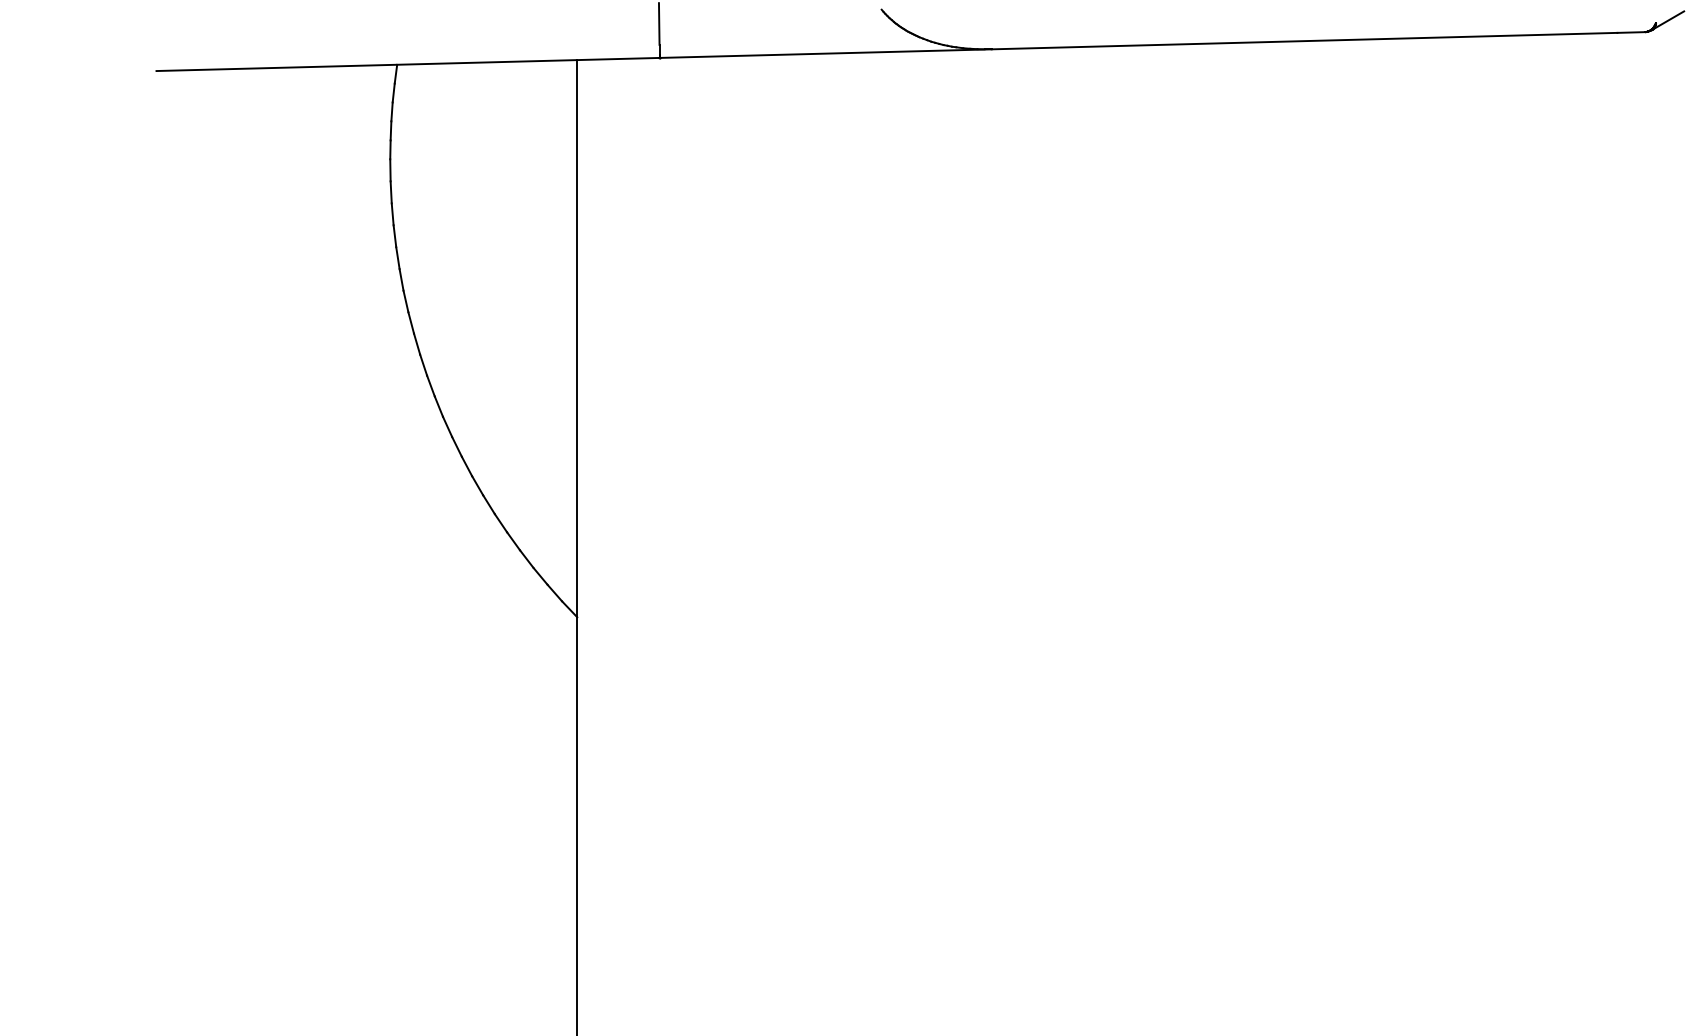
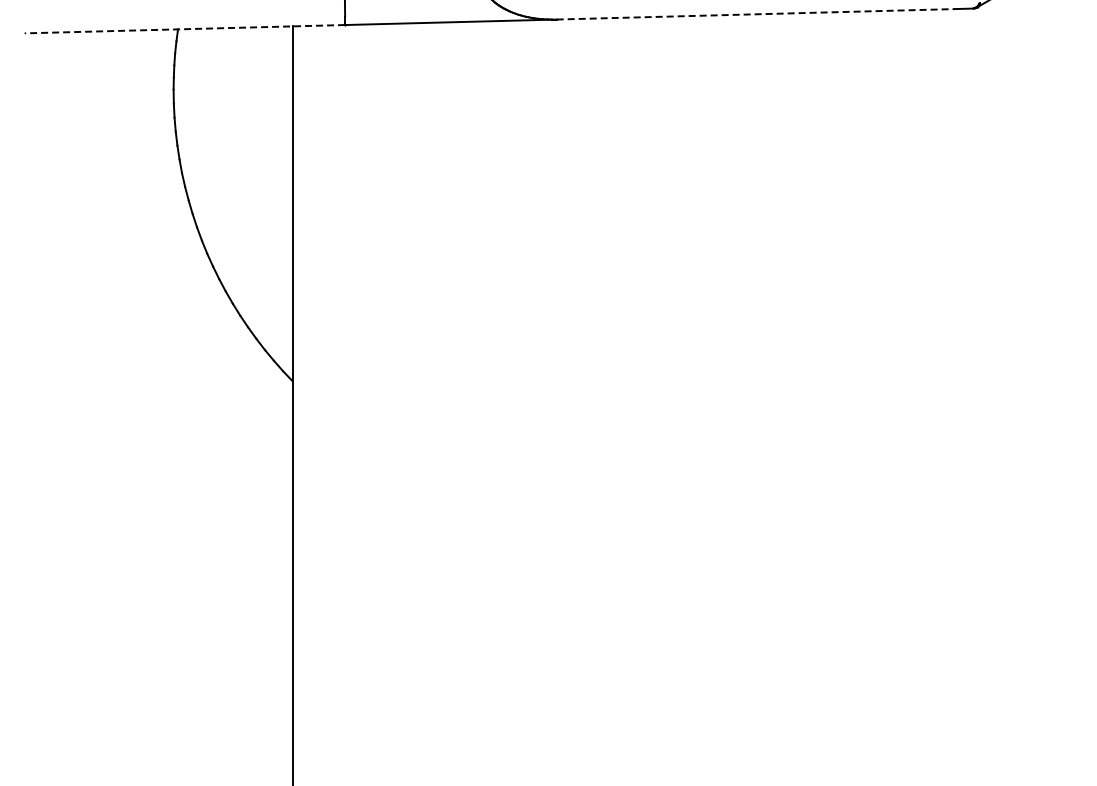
line: (1305, 41) -> (756, 14), solid -> dashed
line: (407, 64) -> (184, 29), solid -> dashed

